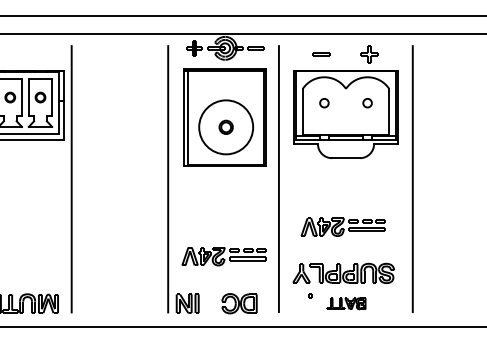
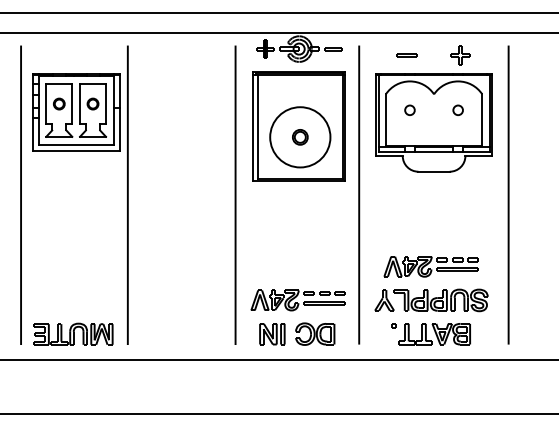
part: (342, 226) -> (430, 266), moved
part: (223, 256) -> (297, 300), moved
part: (187, 303) -> (272, 334), moved
part: (346, 303) -> (434, 334), size x1.67

